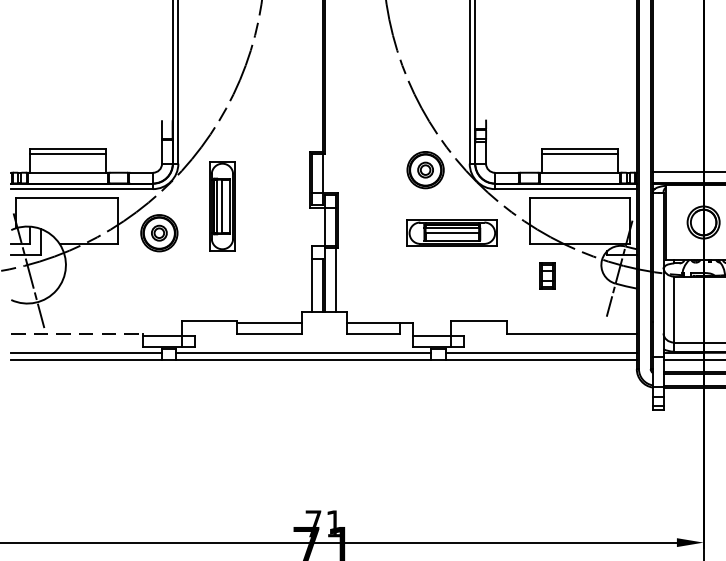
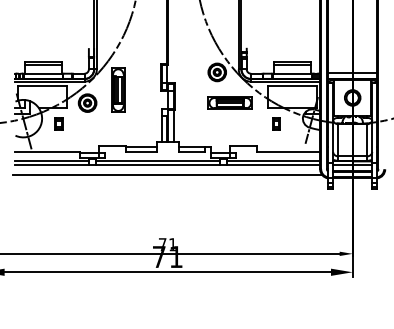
part: (99, 274) -> (58, 123), added
line: (79, 334) -> (48, 152), dashed -> solid
line: (323, 381) -> (167, 175), added

